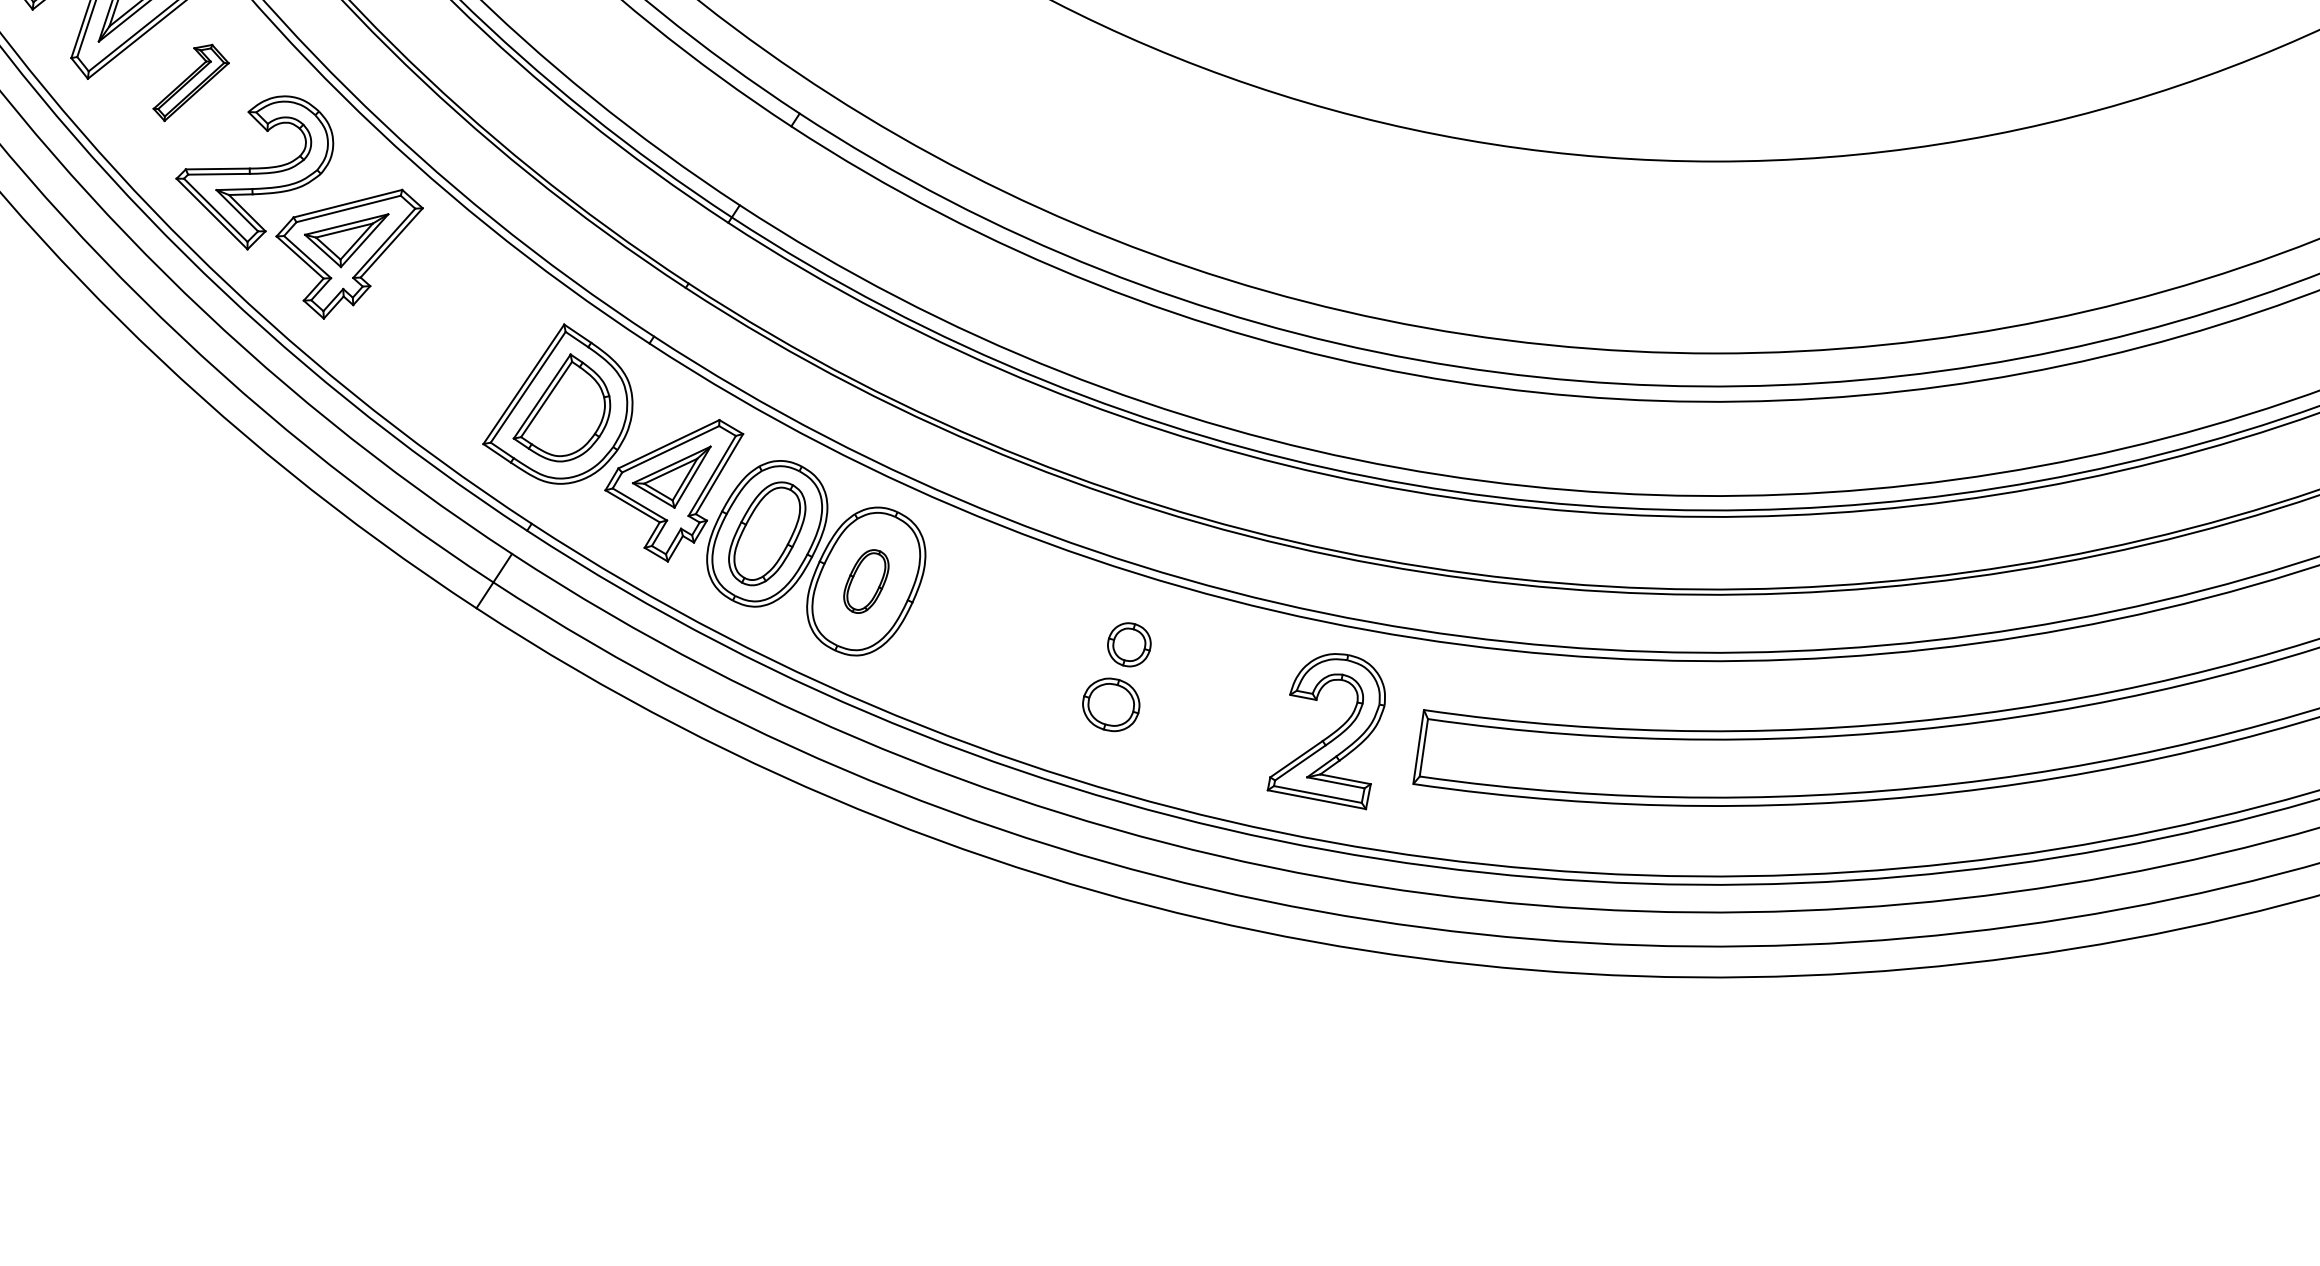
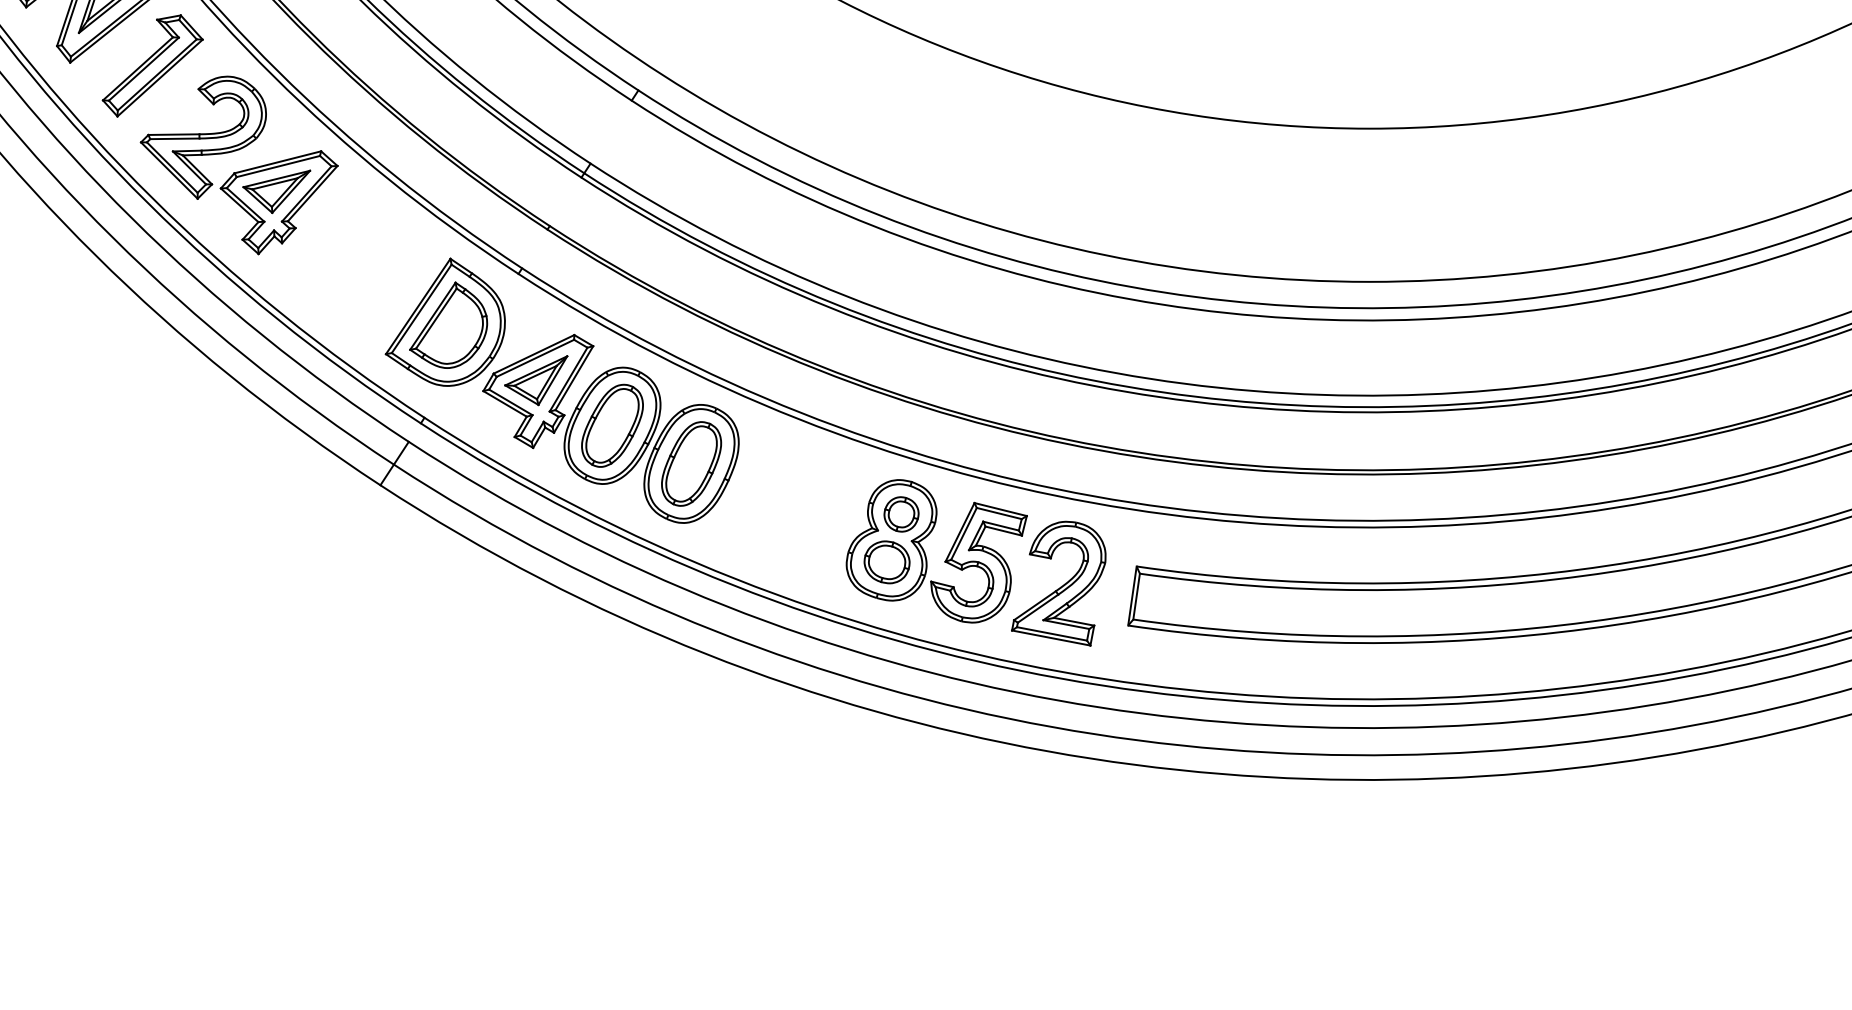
part: (190, 82) -> (152, 65), size x1.67
part: (866, 581) -> (691, 463), size x1.67
part: (1159, 693) -> (925, 553), added

